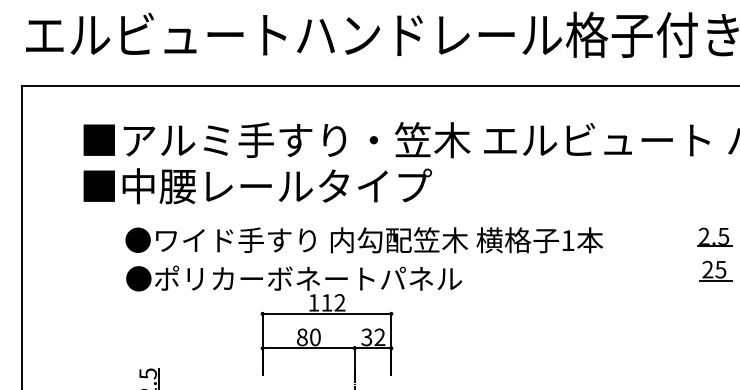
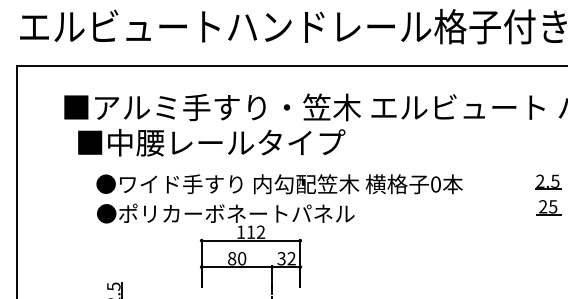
text: (257, 186) -> (211, 142), moved
text: (567, 240) -> (435, 184), 1 -> 0

